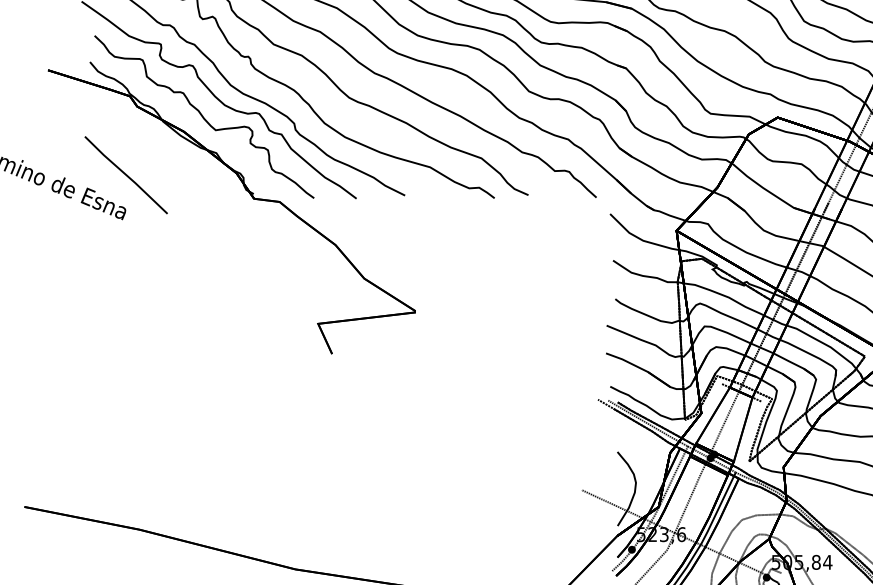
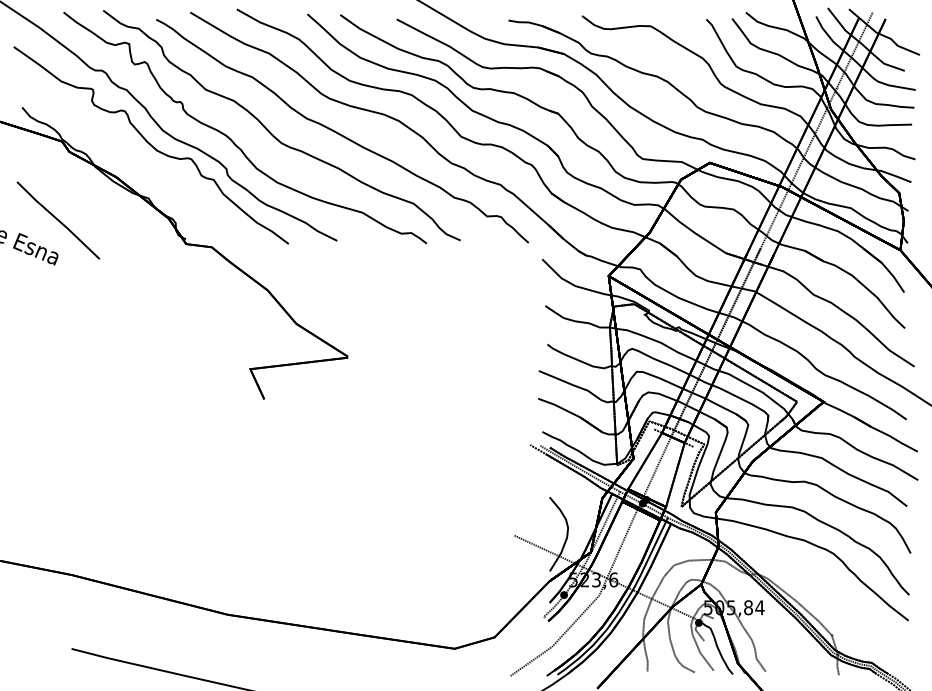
part: (204, 117) -> (136, 162), removed

